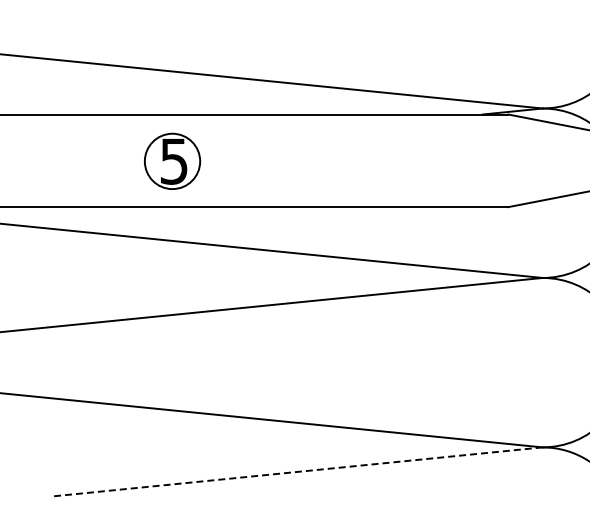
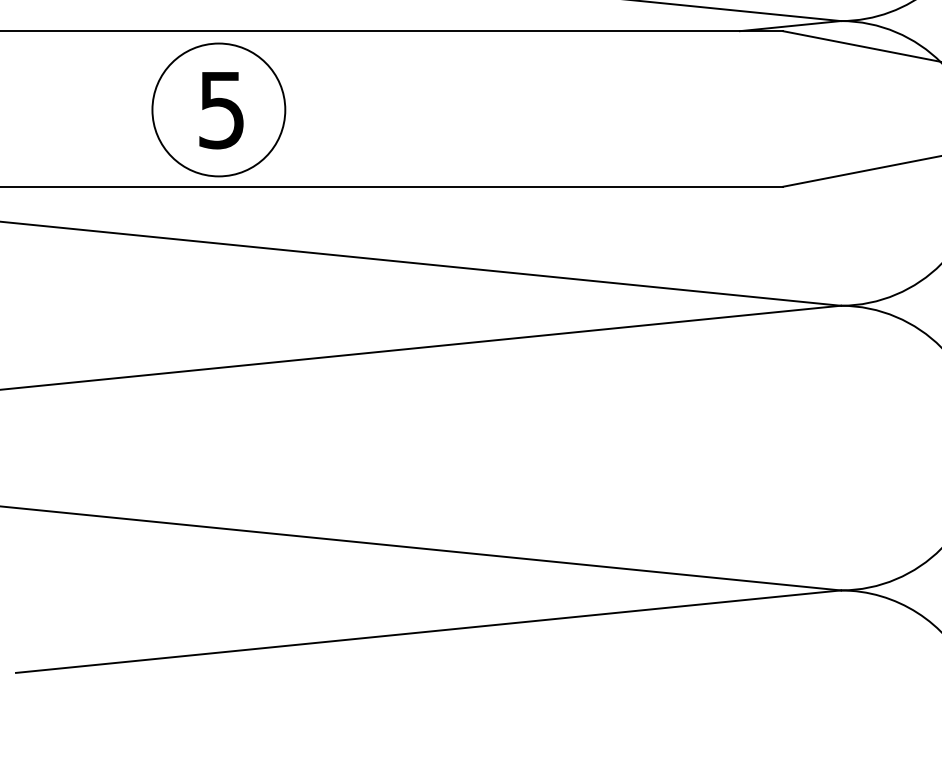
circle: (172, 160) -> (218, 108), size x1.43
line: (297, 471) -> (428, 630), dashed -> solid

